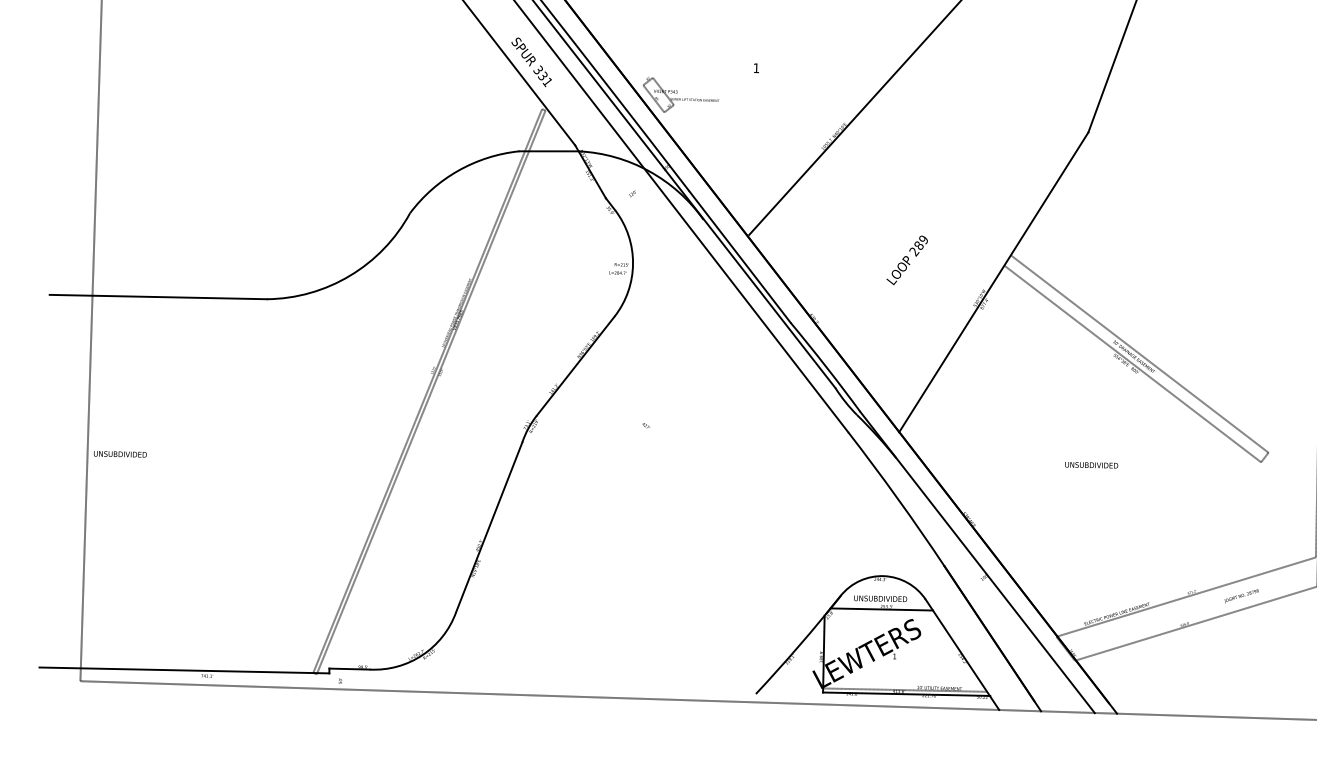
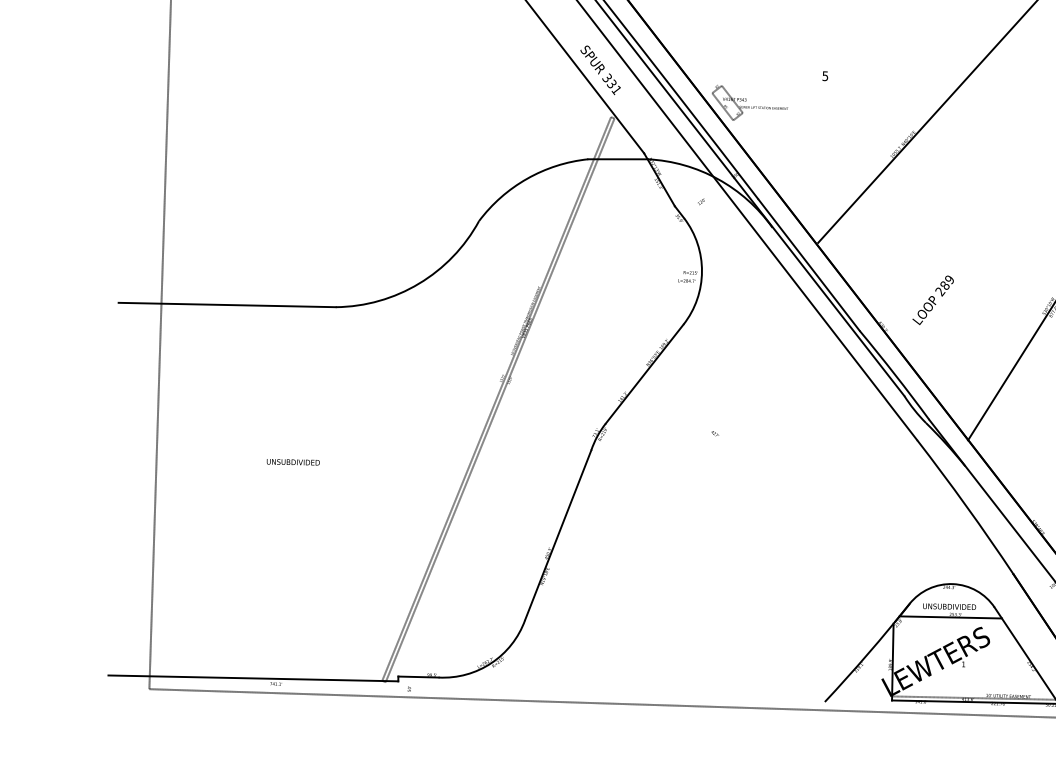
text: (756, 68) -> (825, 76), 1 -> 5
text: (906, 260) -> (932, 300), moved
text: (120, 454) -> (293, 462), moved

